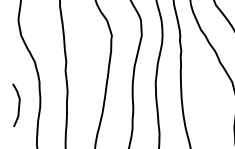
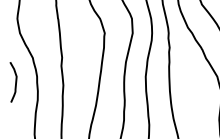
curve: (18, 105) -> (15, 82), moved

